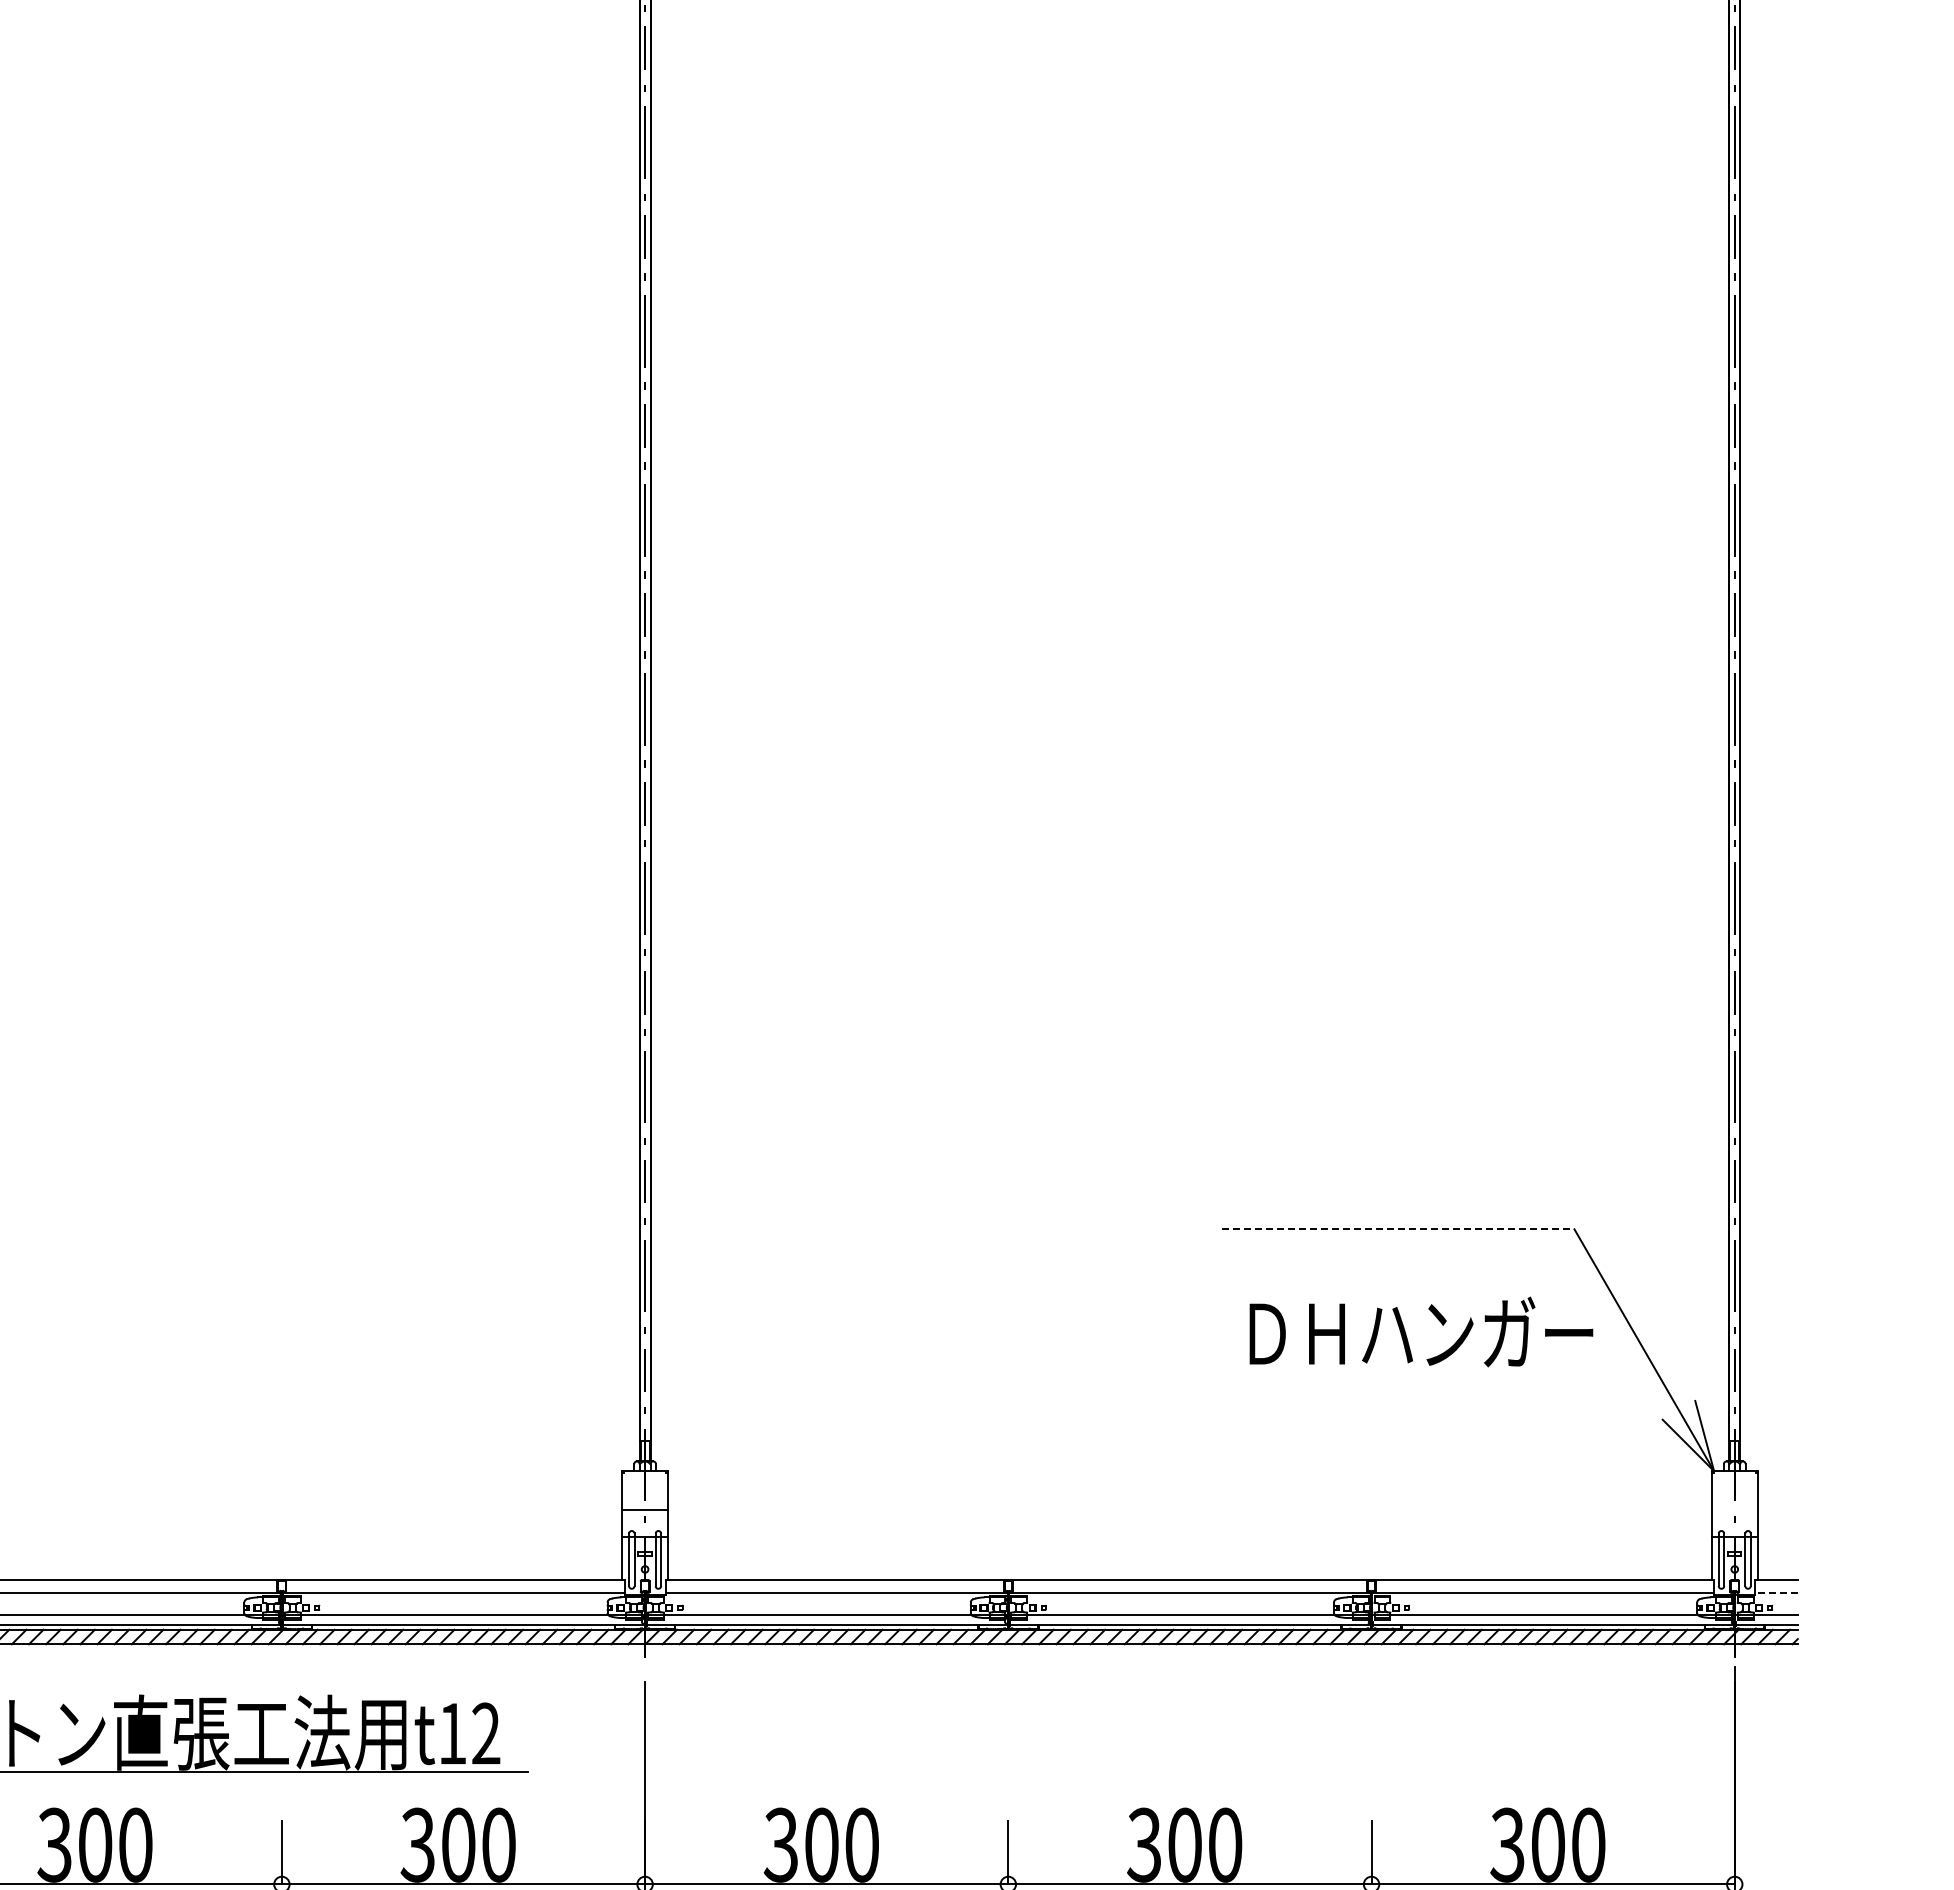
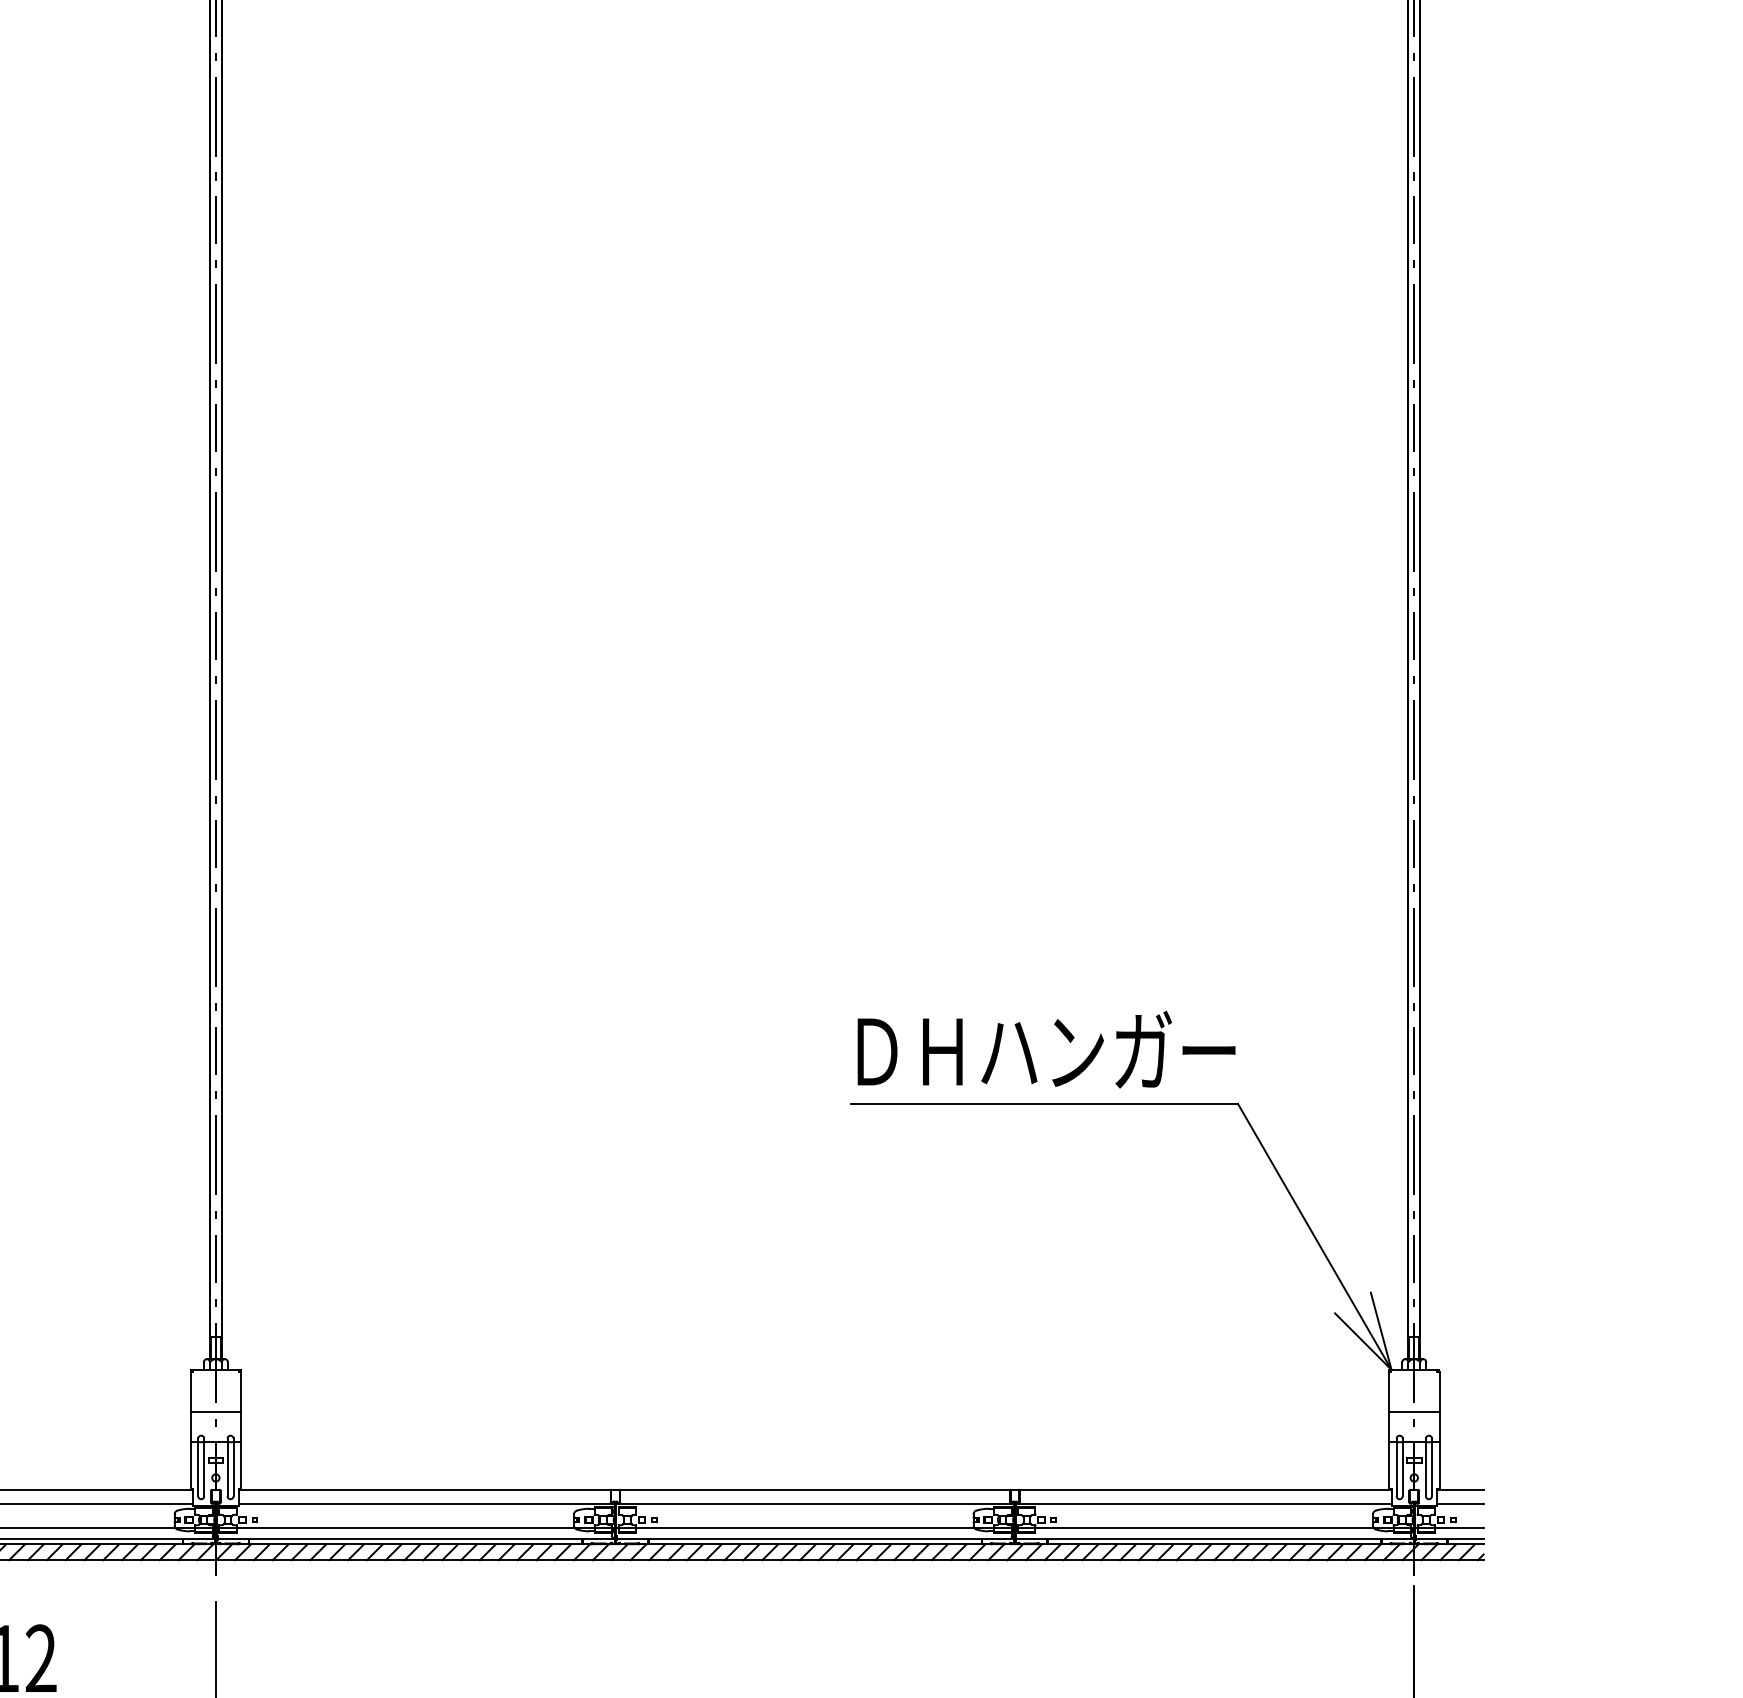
line: (1398, 1229) -> (1044, 1104), dashed -> solid
text: (1421, 1331) -> (1046, 1049), moved
line: (1734, 1509) -> (1414, 1412), added
line: (1776, 1592) -> (1460, 1503), dashed -> solid

